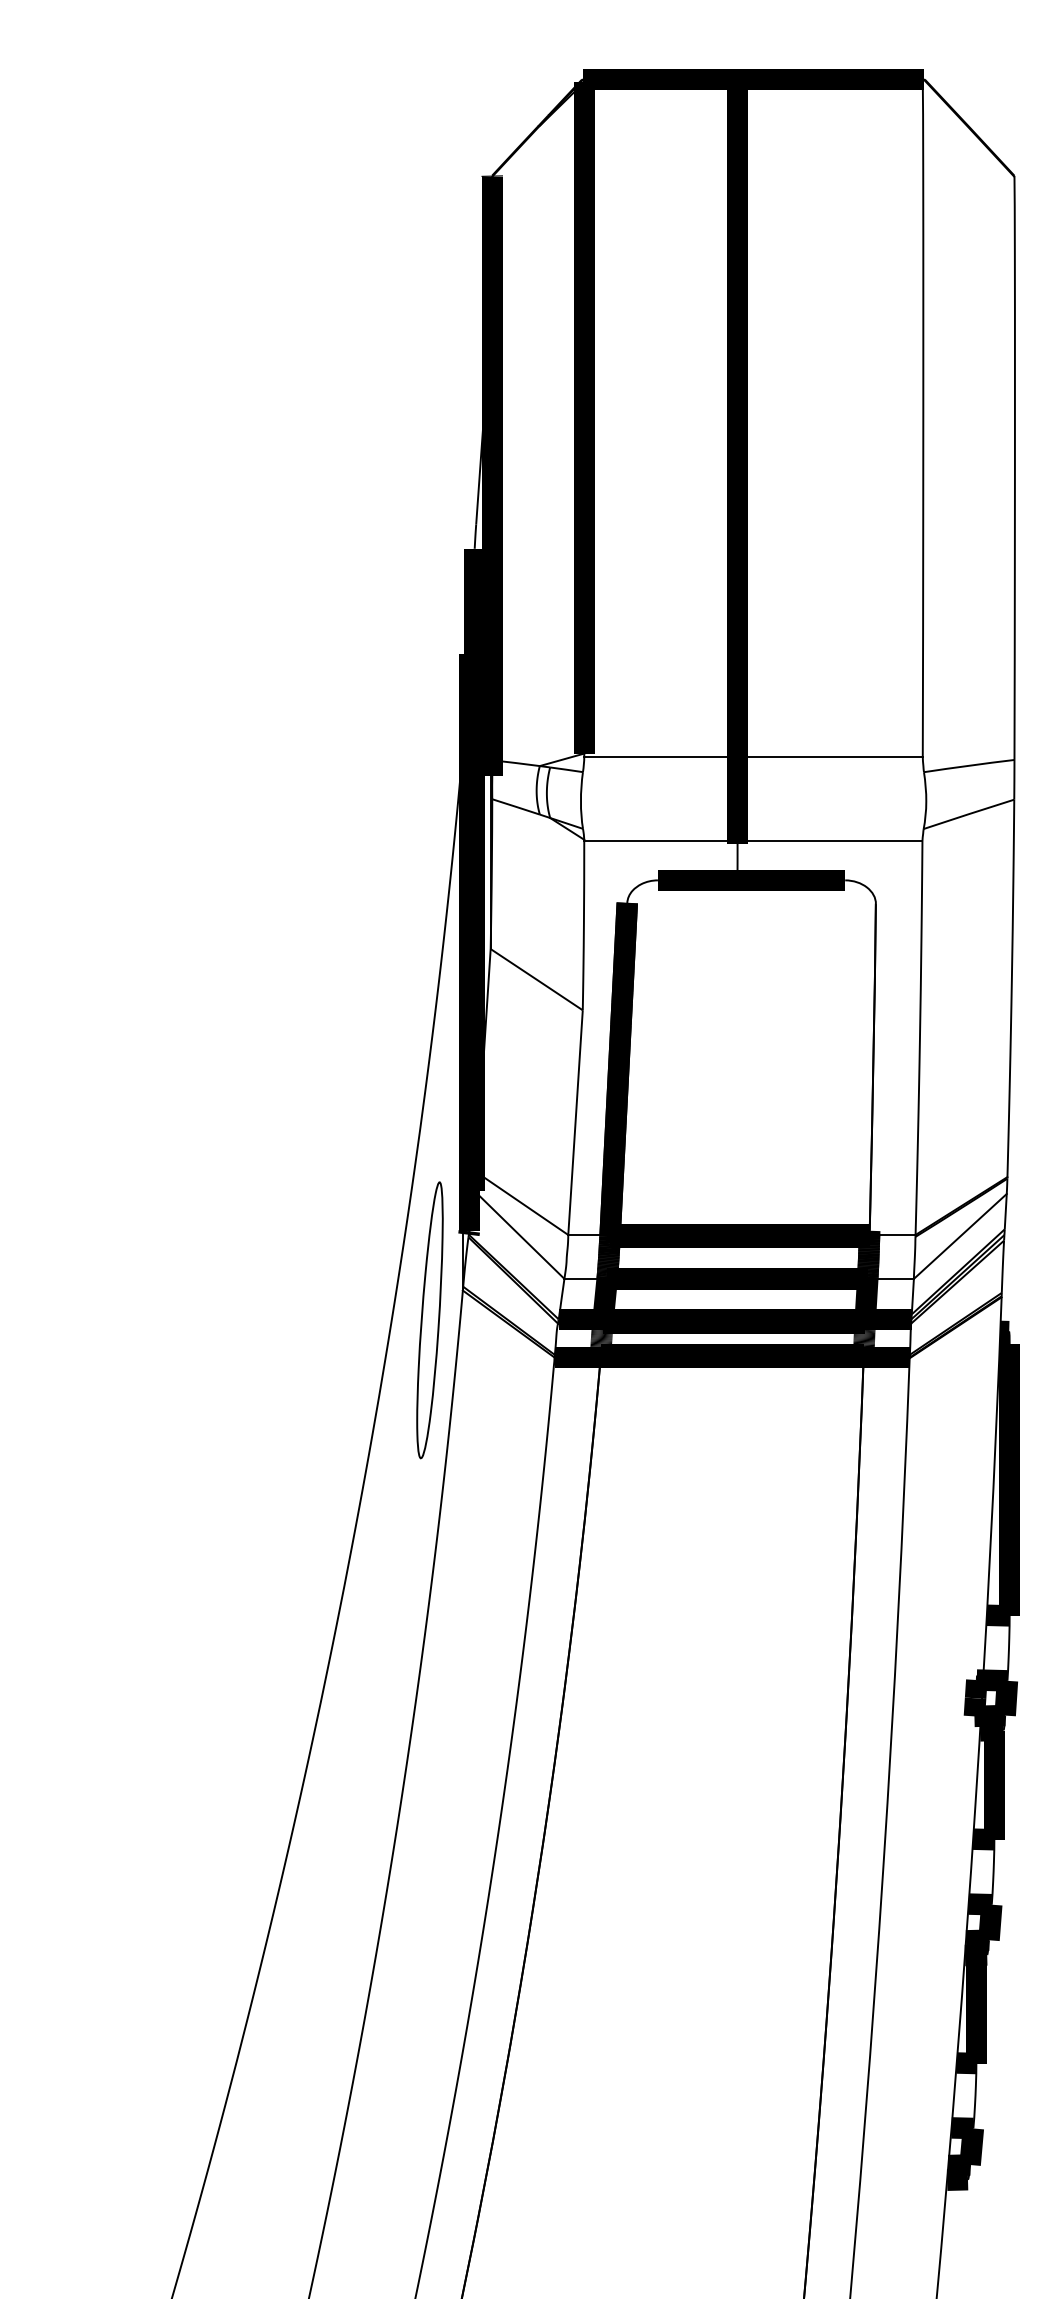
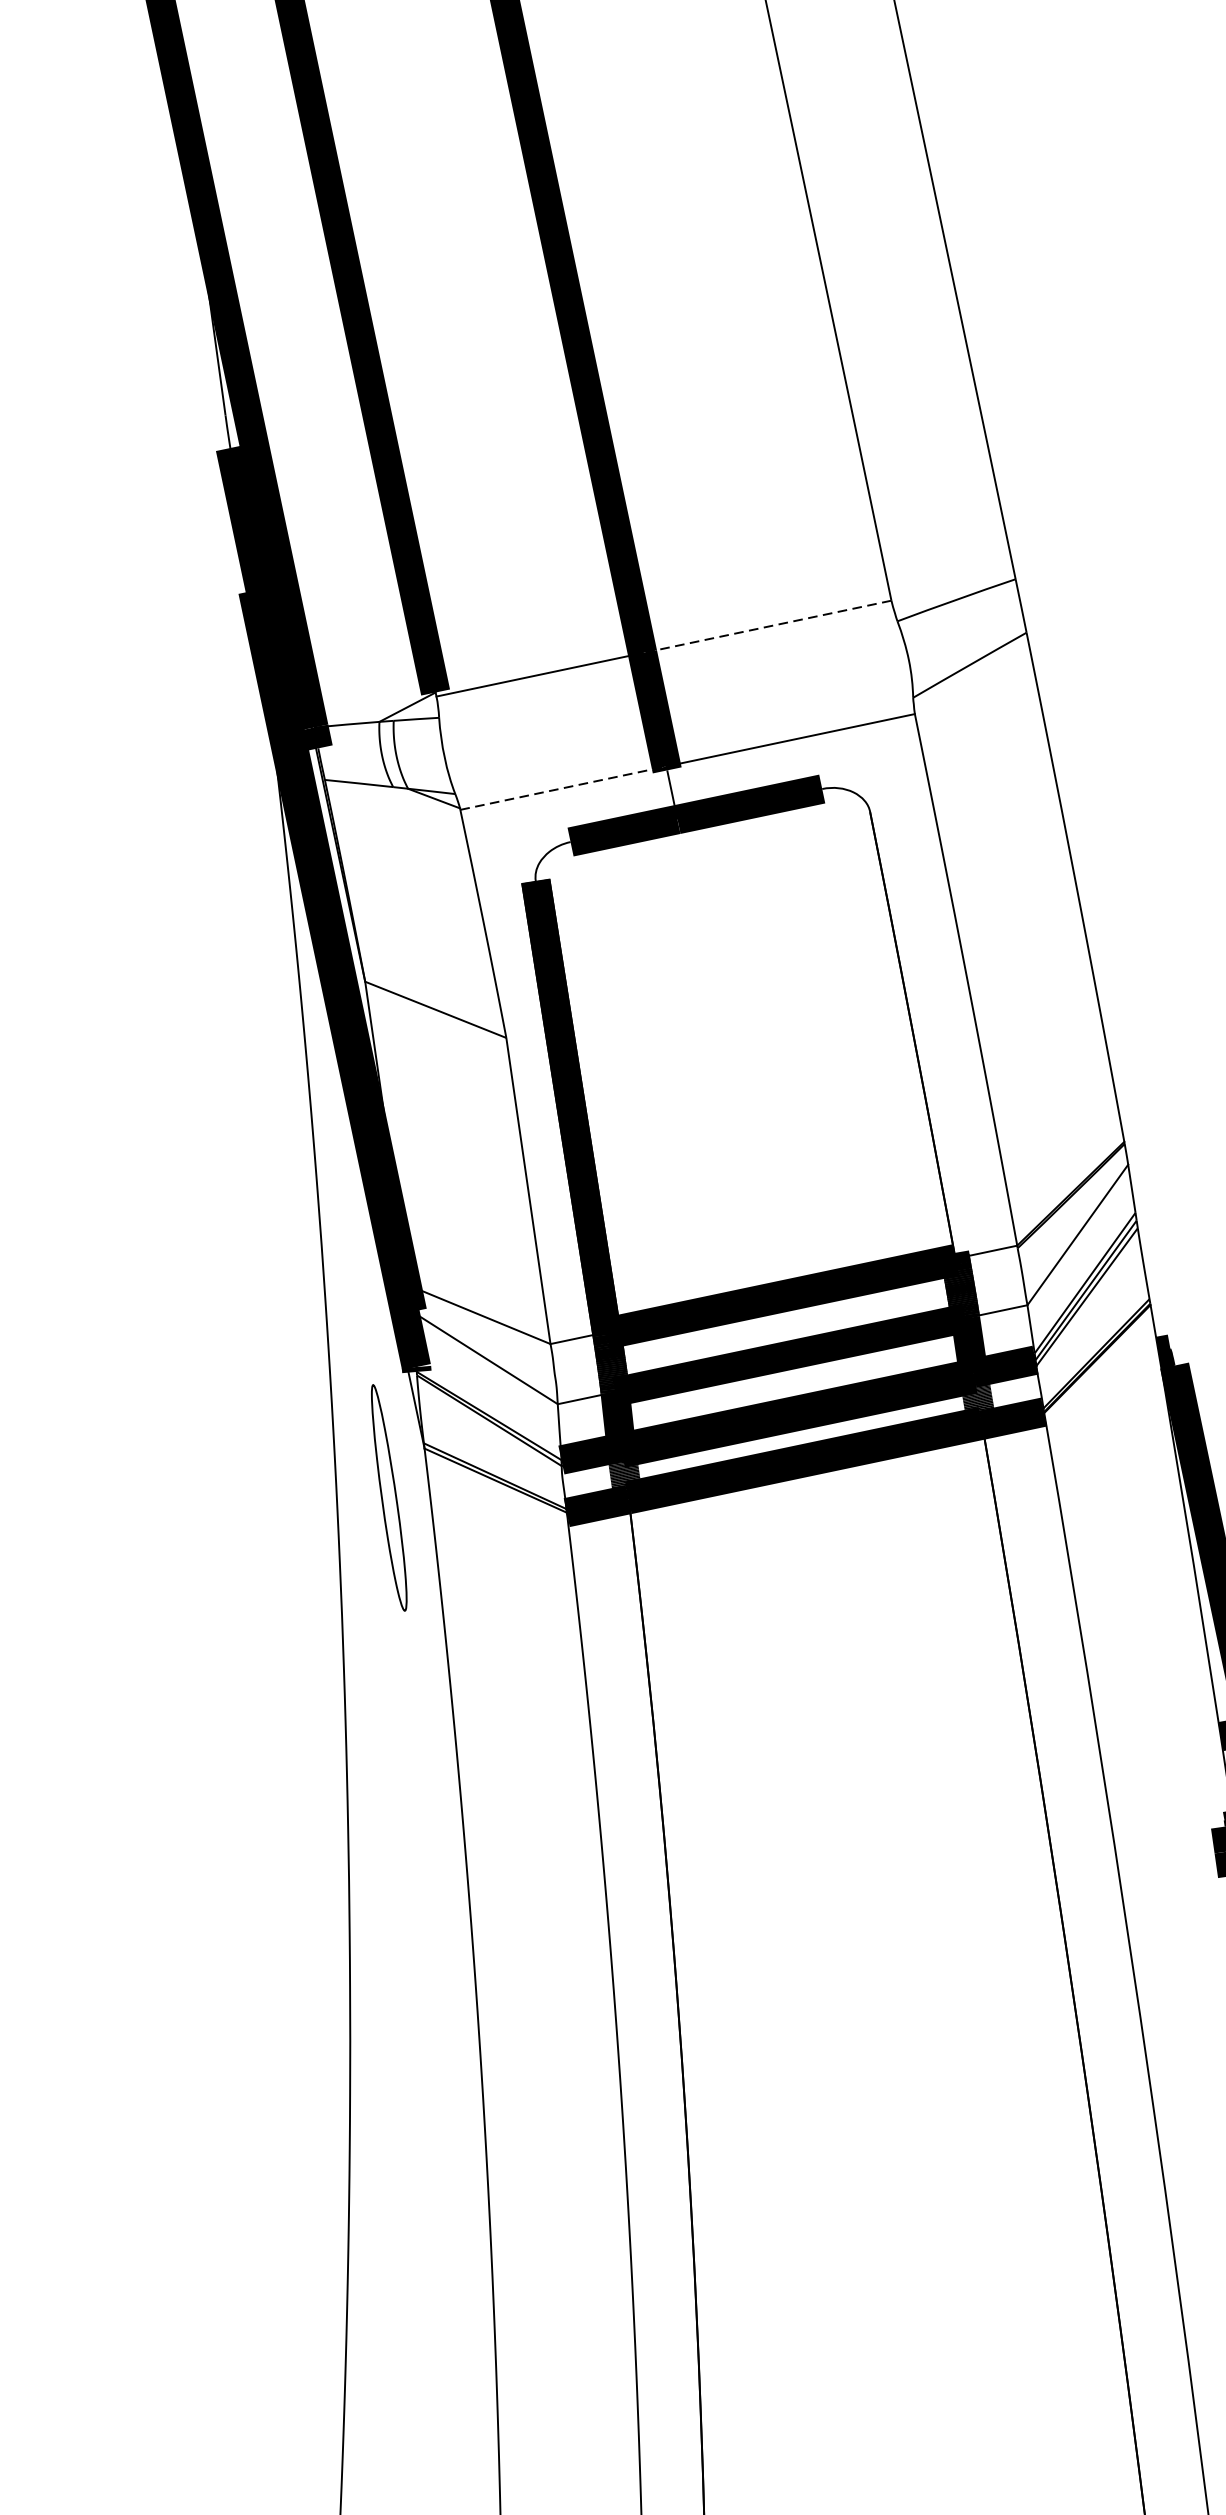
line: (830, 756) -> (767, 626), solid -> dashed
line: (660, 840) -> (562, 787), solid -> dashed
part: (429, 1320) -> (388, 1498), size x0.6

